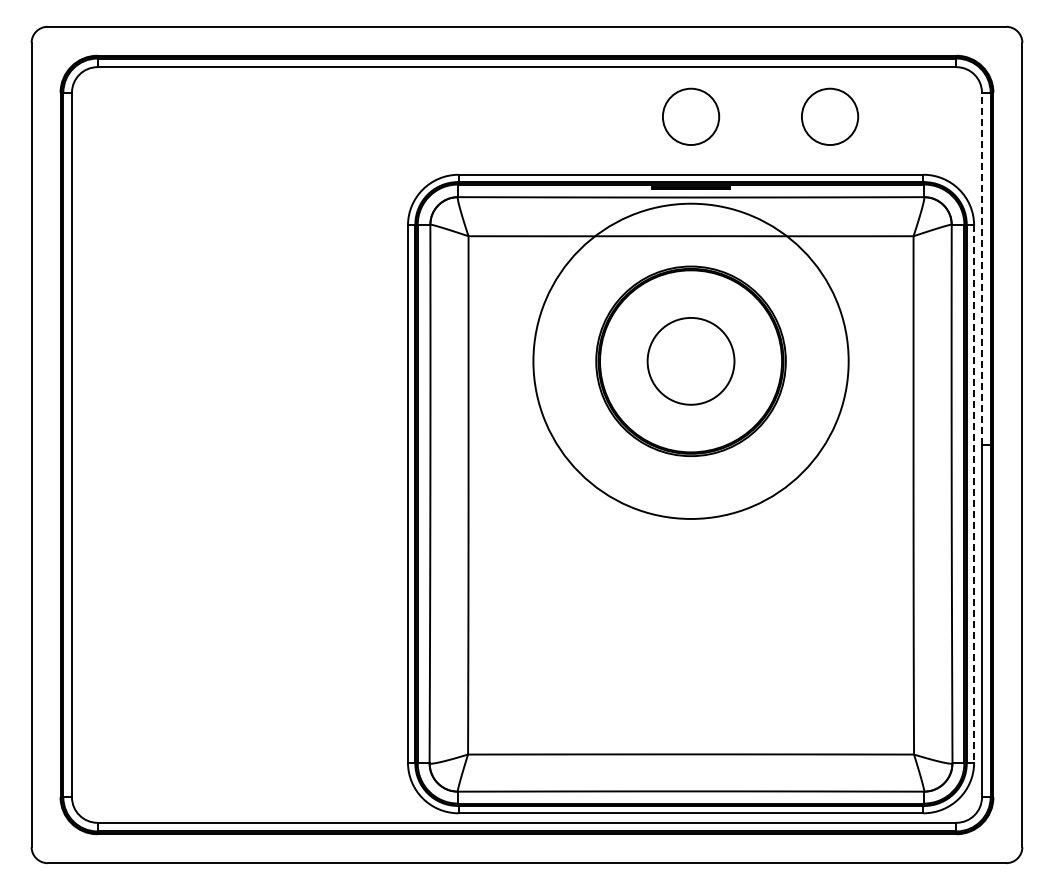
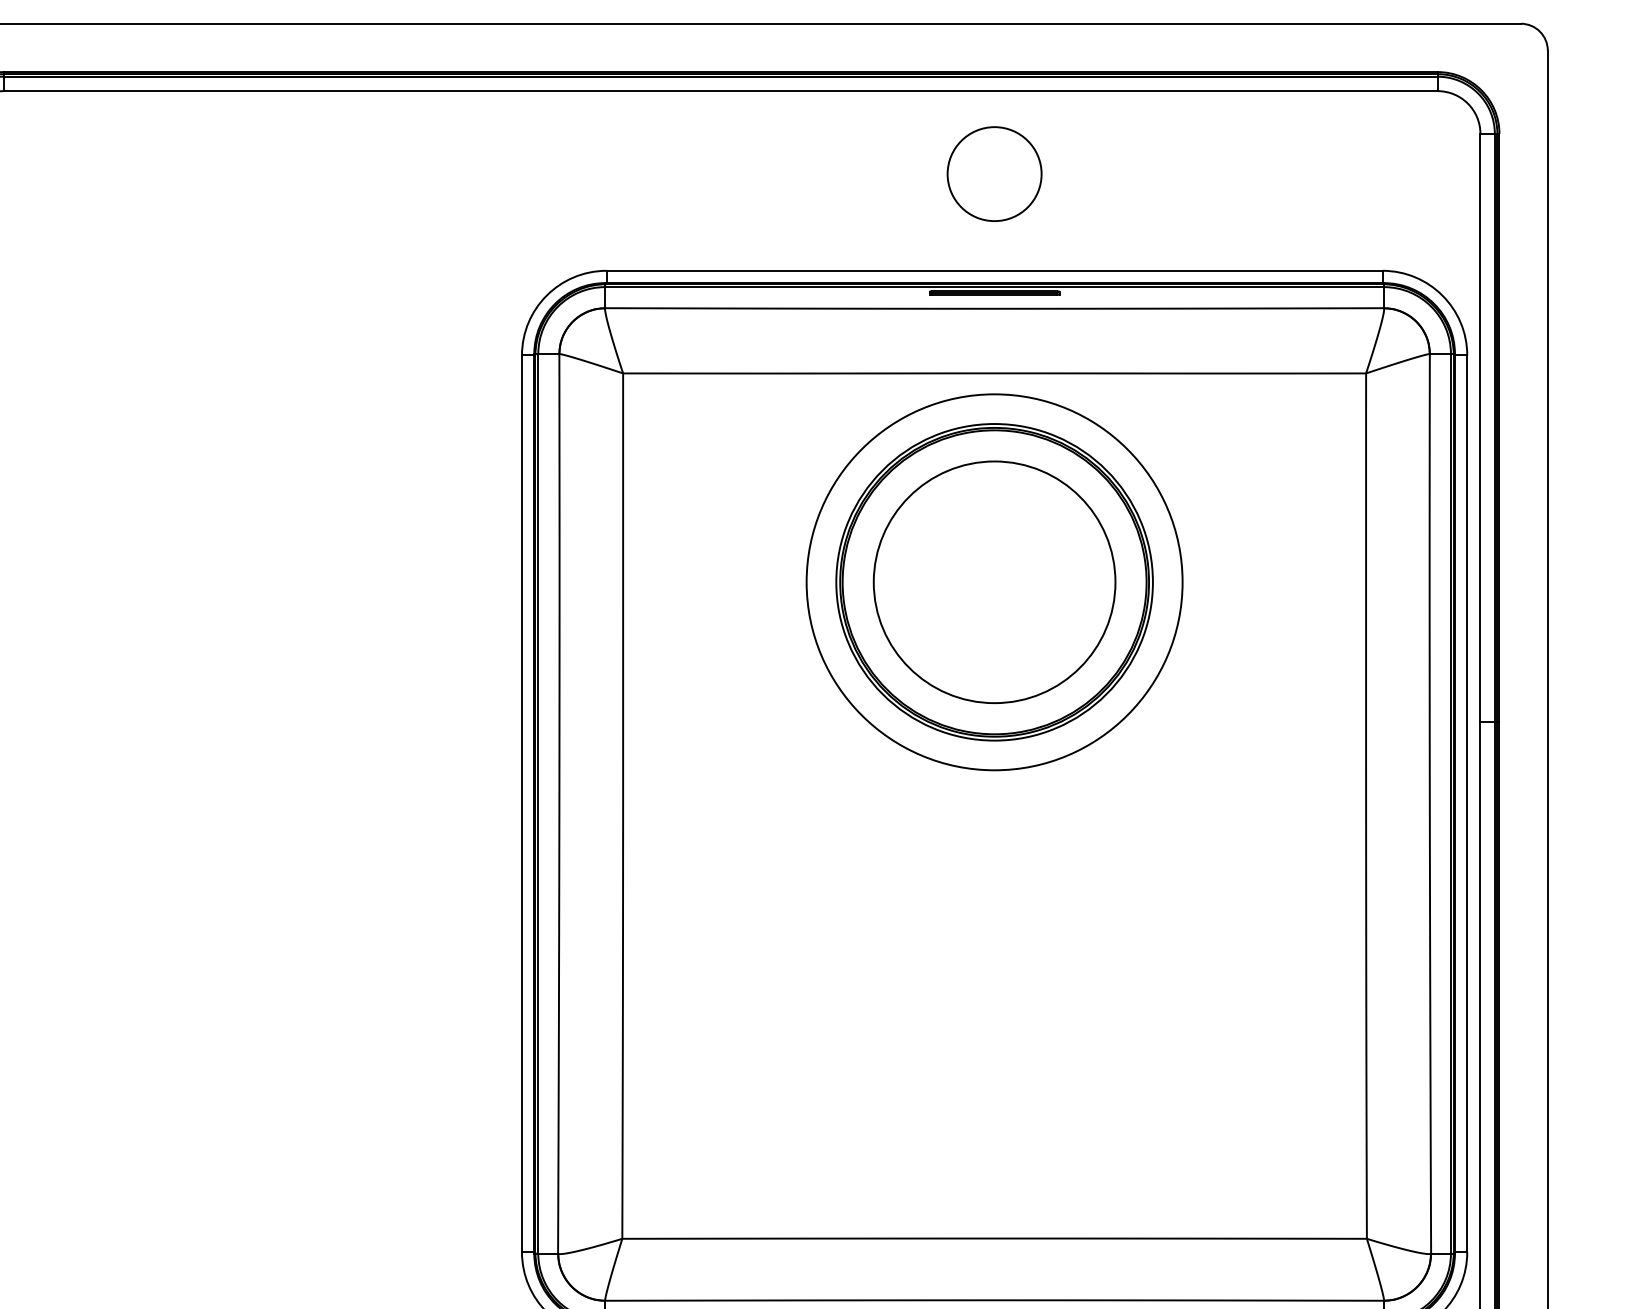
circle: (830, 116) -> (1227, 173), removed
line: (982, 268) -> (1481, 427), dashed -> solid
circle: (690, 360) -> (993, 580), size x0.71
circle: (690, 360) -> (993, 580), size x1.67
line: (974, 494) -> (1467, 804), dashed -> solid

